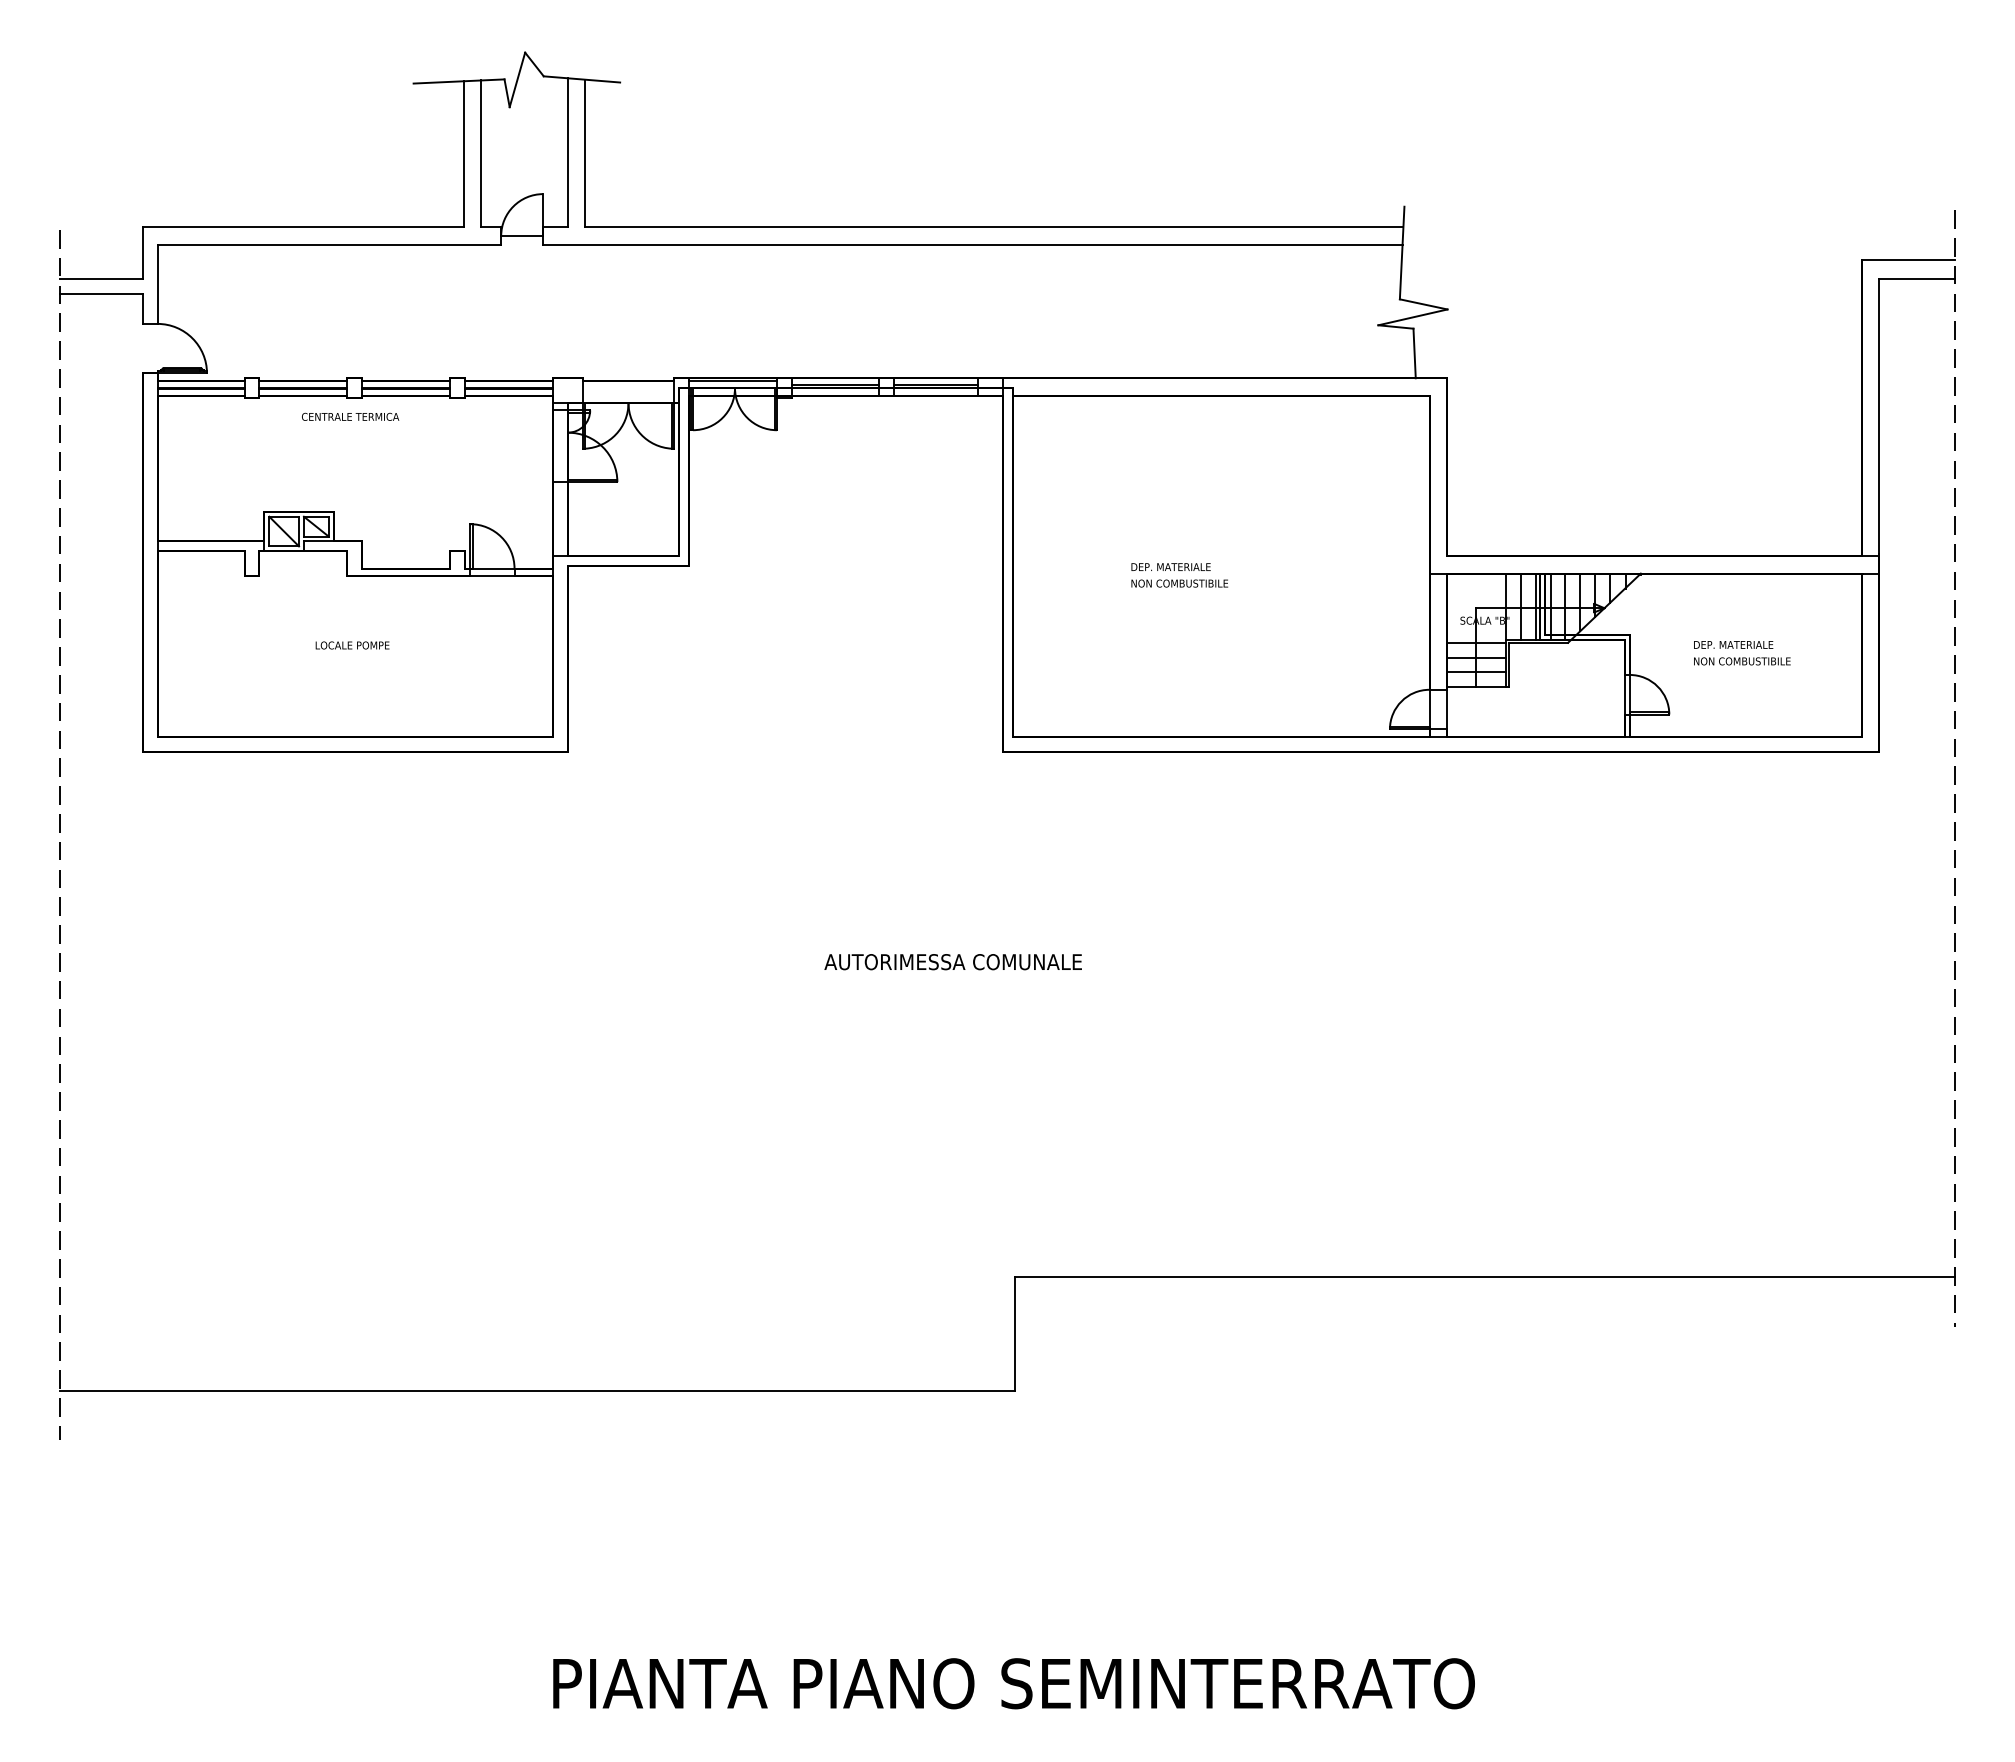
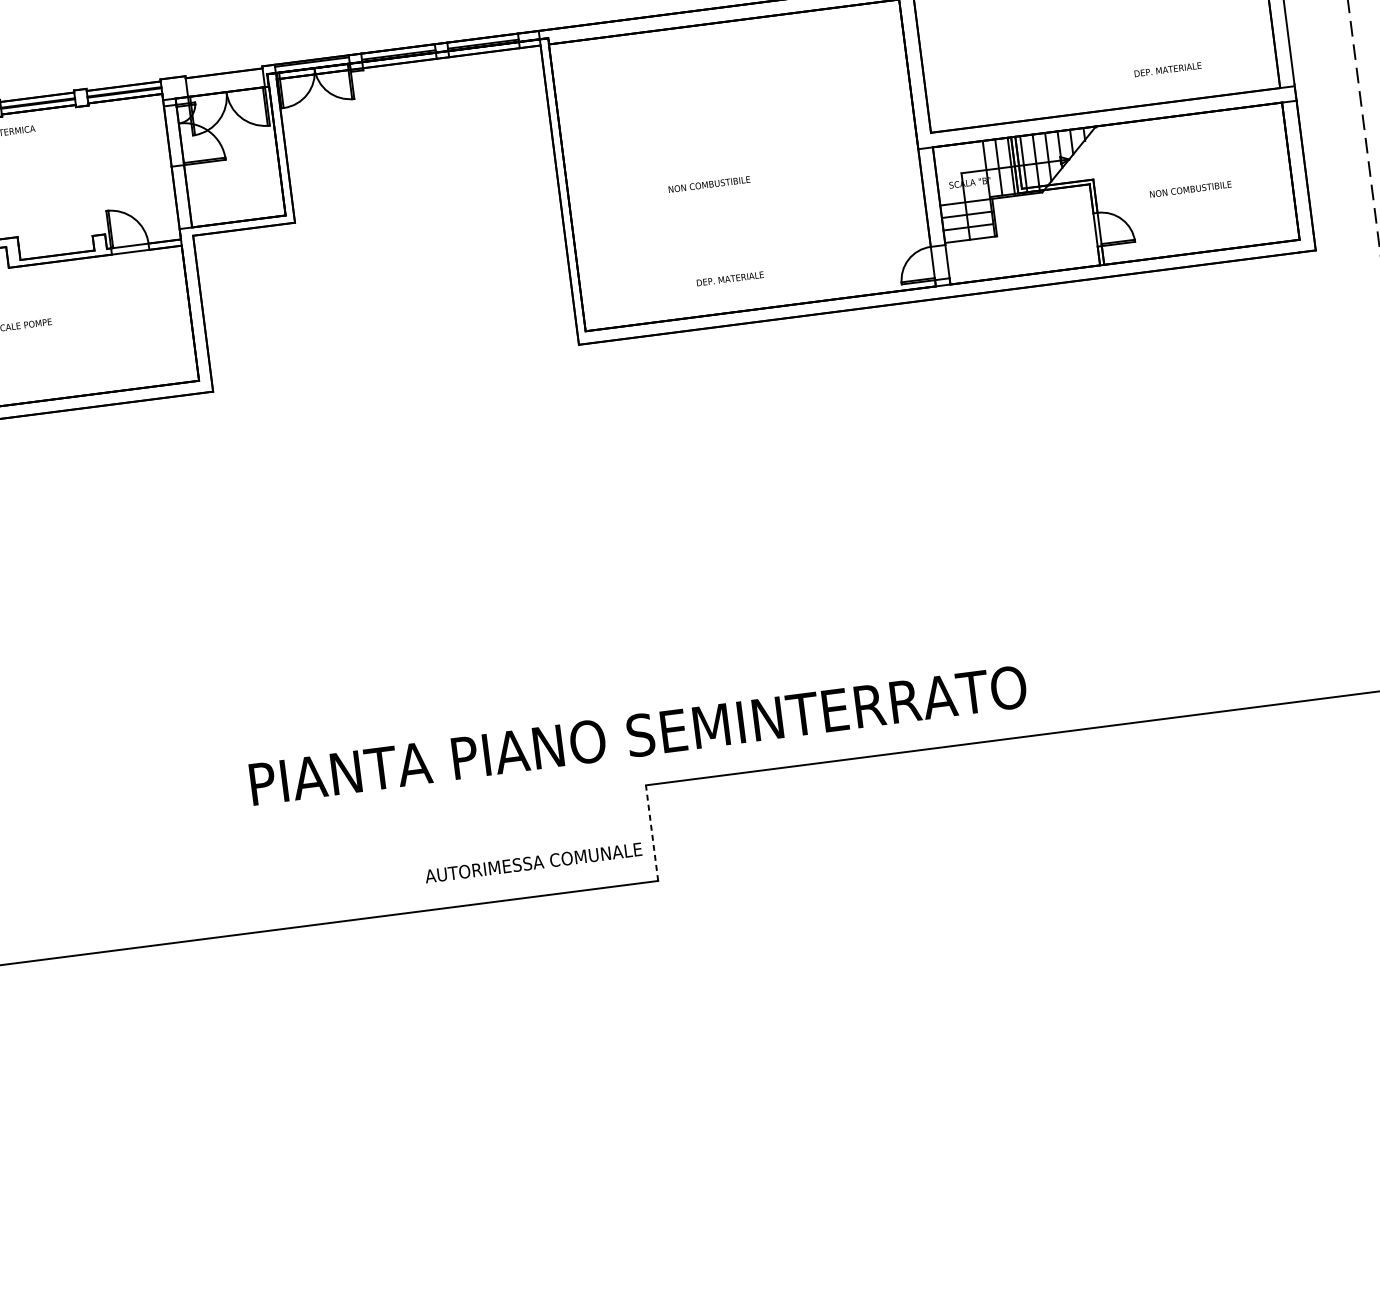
text: (1170, 566) -> (729, 278), moved
text: (1733, 644) -> (1167, 69), moved
text: (952, 962) -> (532, 863), moved
line: (1015, 1334) -> (652, 833), solid -> dashed
text: (1013, 1683) -> (637, 735), moved

